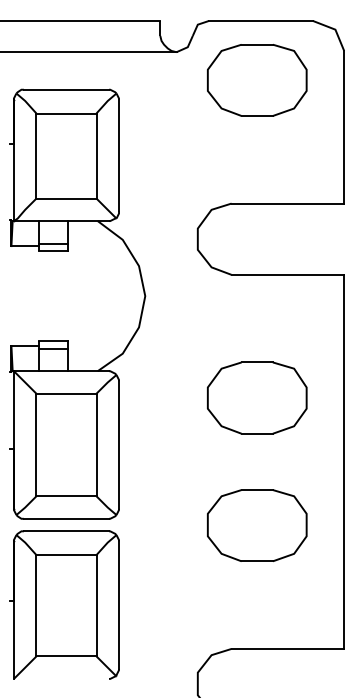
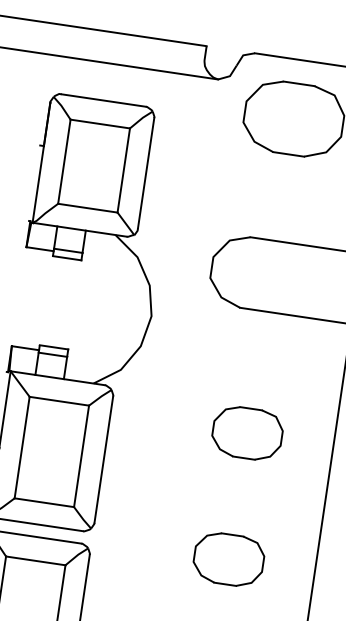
part: (257, 397) -> (247, 432), size x0.7
part: (257, 525) -> (229, 559), size x0.7

